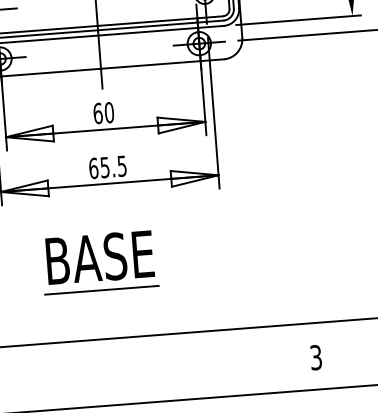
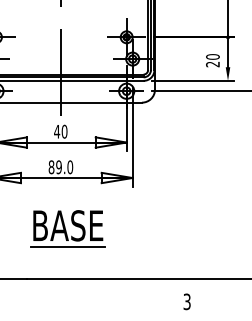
text: (98, 113) -> (57, 131), 60 -> 40
text: (107, 167) -> (60, 167), 65.5 -> 89.0
part: (99, 261) -> (67, 228), moved

